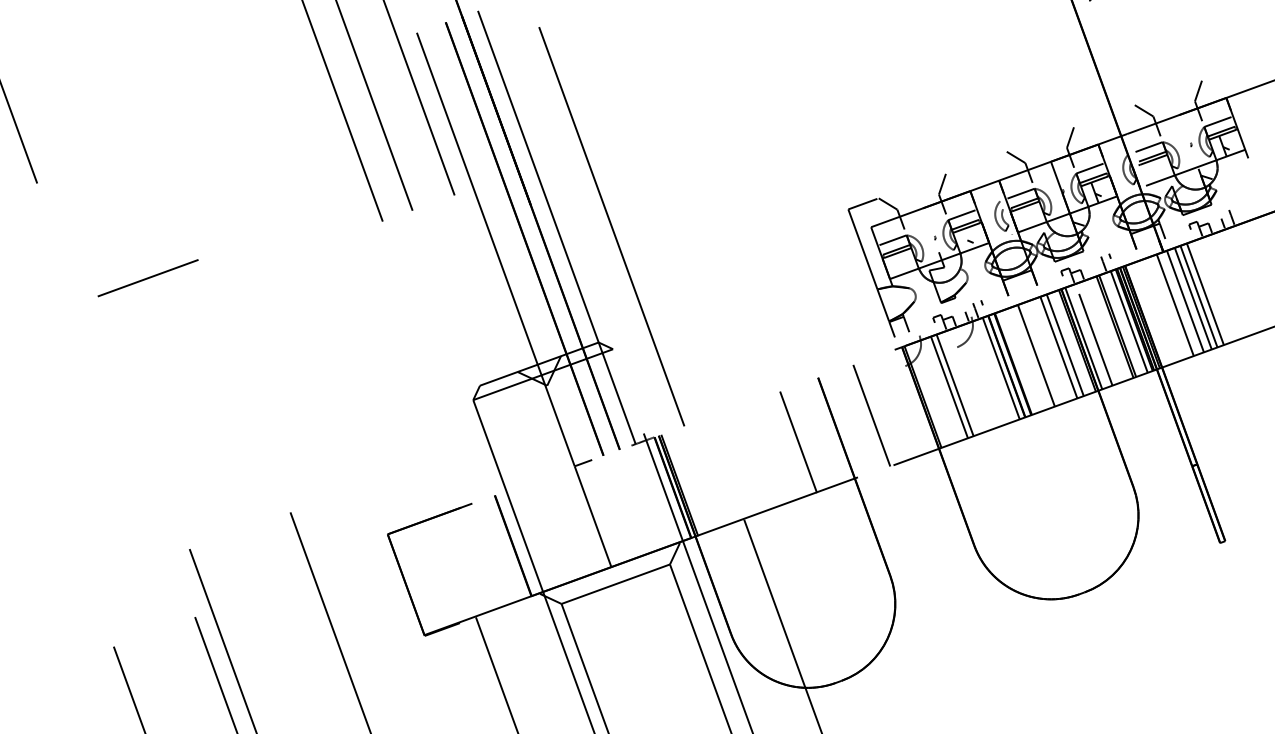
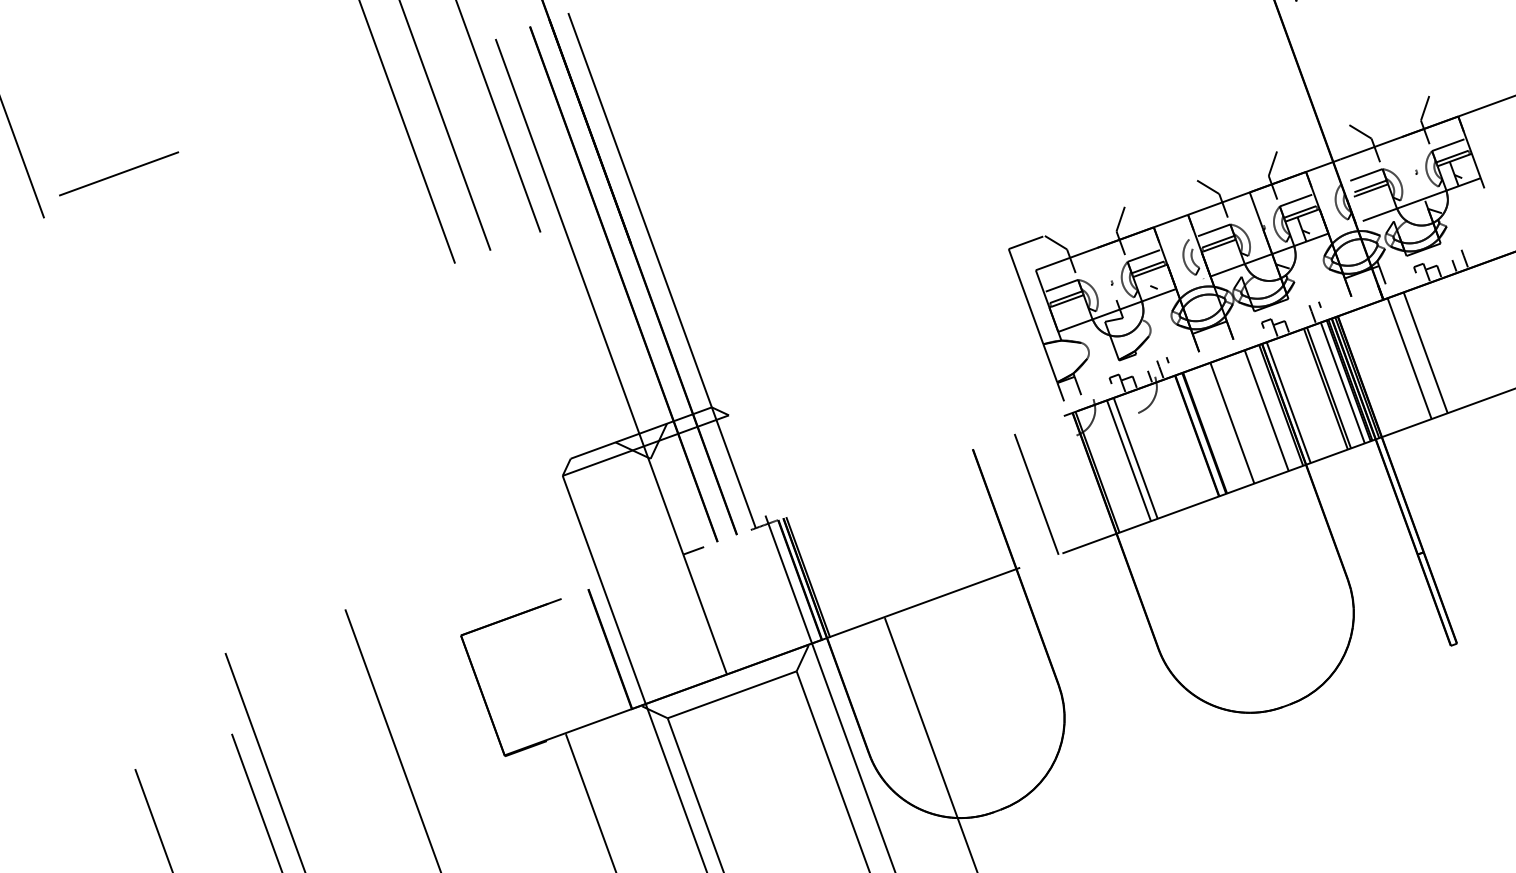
line: (611, 226) -> (727, 269), removed
line: (148, 277) -> (119, 173), moved
line: (1205, 293) -> (1433, 349), removed
line: (1192, 298) -> (1418, 354), removed
line: (1175, 304) -> (1397, 362), removed
line: (1095, 339) -> (1302, 403), removed
line: (1059, 347) -> (1259, 413), removed
line: (1001, 367) -> (1190, 437), removed
line: (798, 441) -> (949, 525), removed

